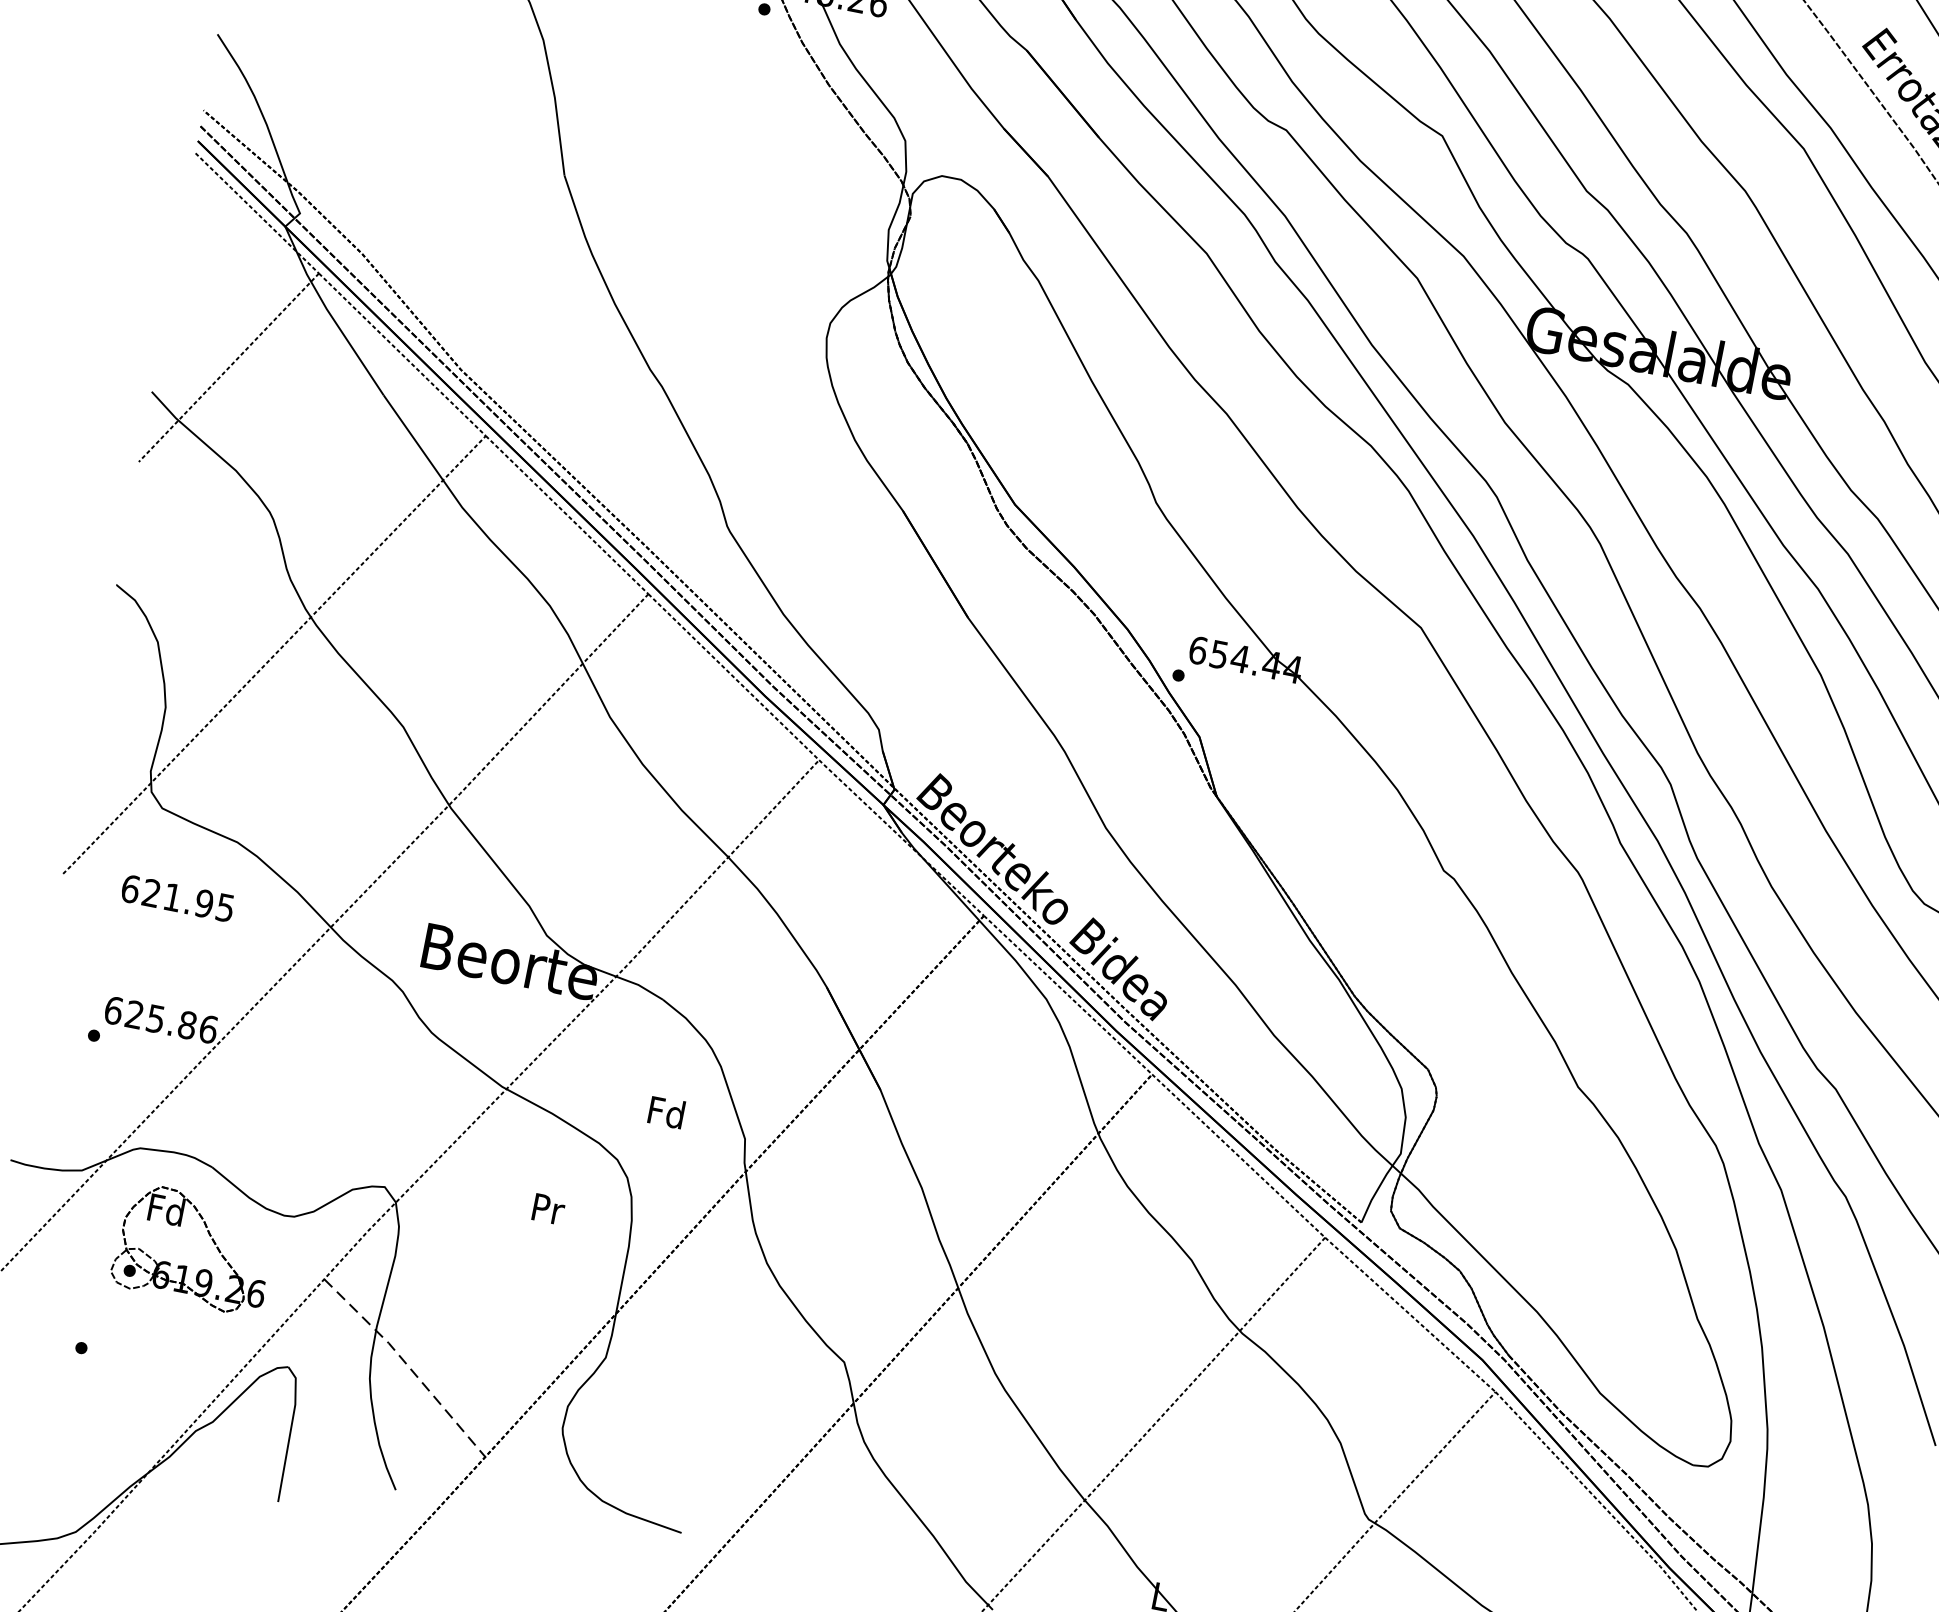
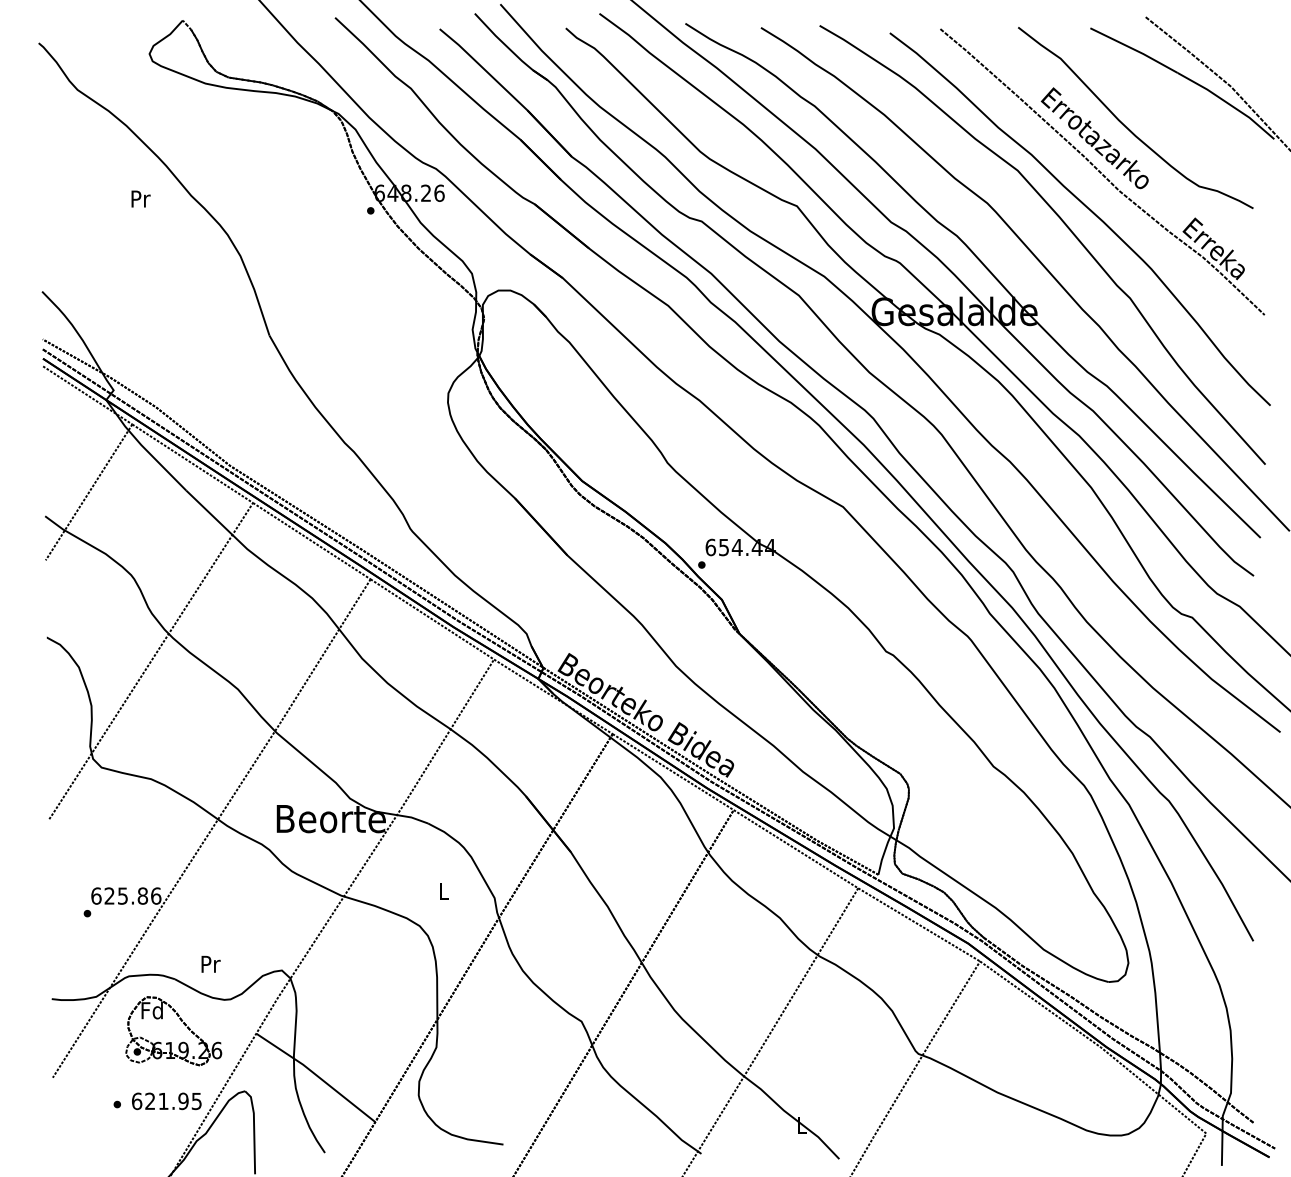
text: (177, 898) -> (166, 1101), moved
text: (665, 1112) -> (443, 891), Fd -> L
text: (548, 1207) -> (210, 963), moved
line: (408, 1364) -> (317, 1075), dashed -> solid

